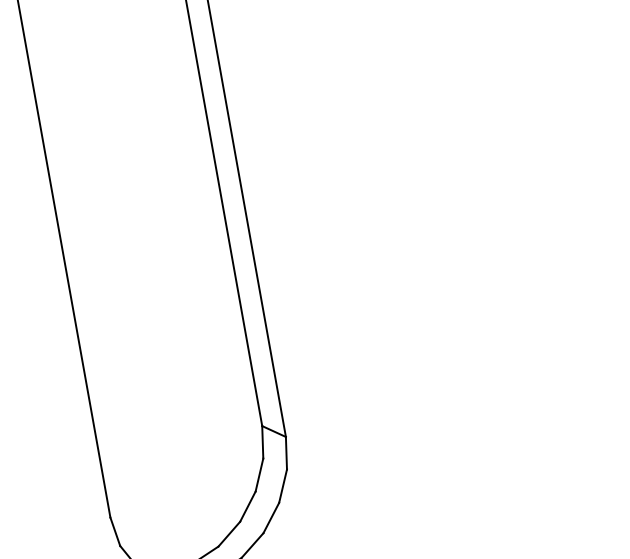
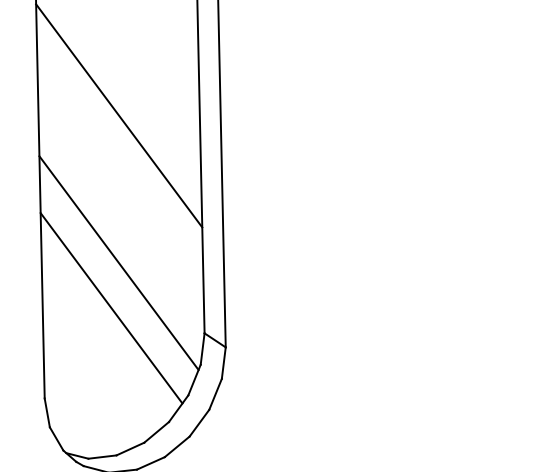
line: (141, 219) -> (119, 116), added
line: (163, 368) -> (118, 263), added
line: (163, 415) -> (111, 308), added

